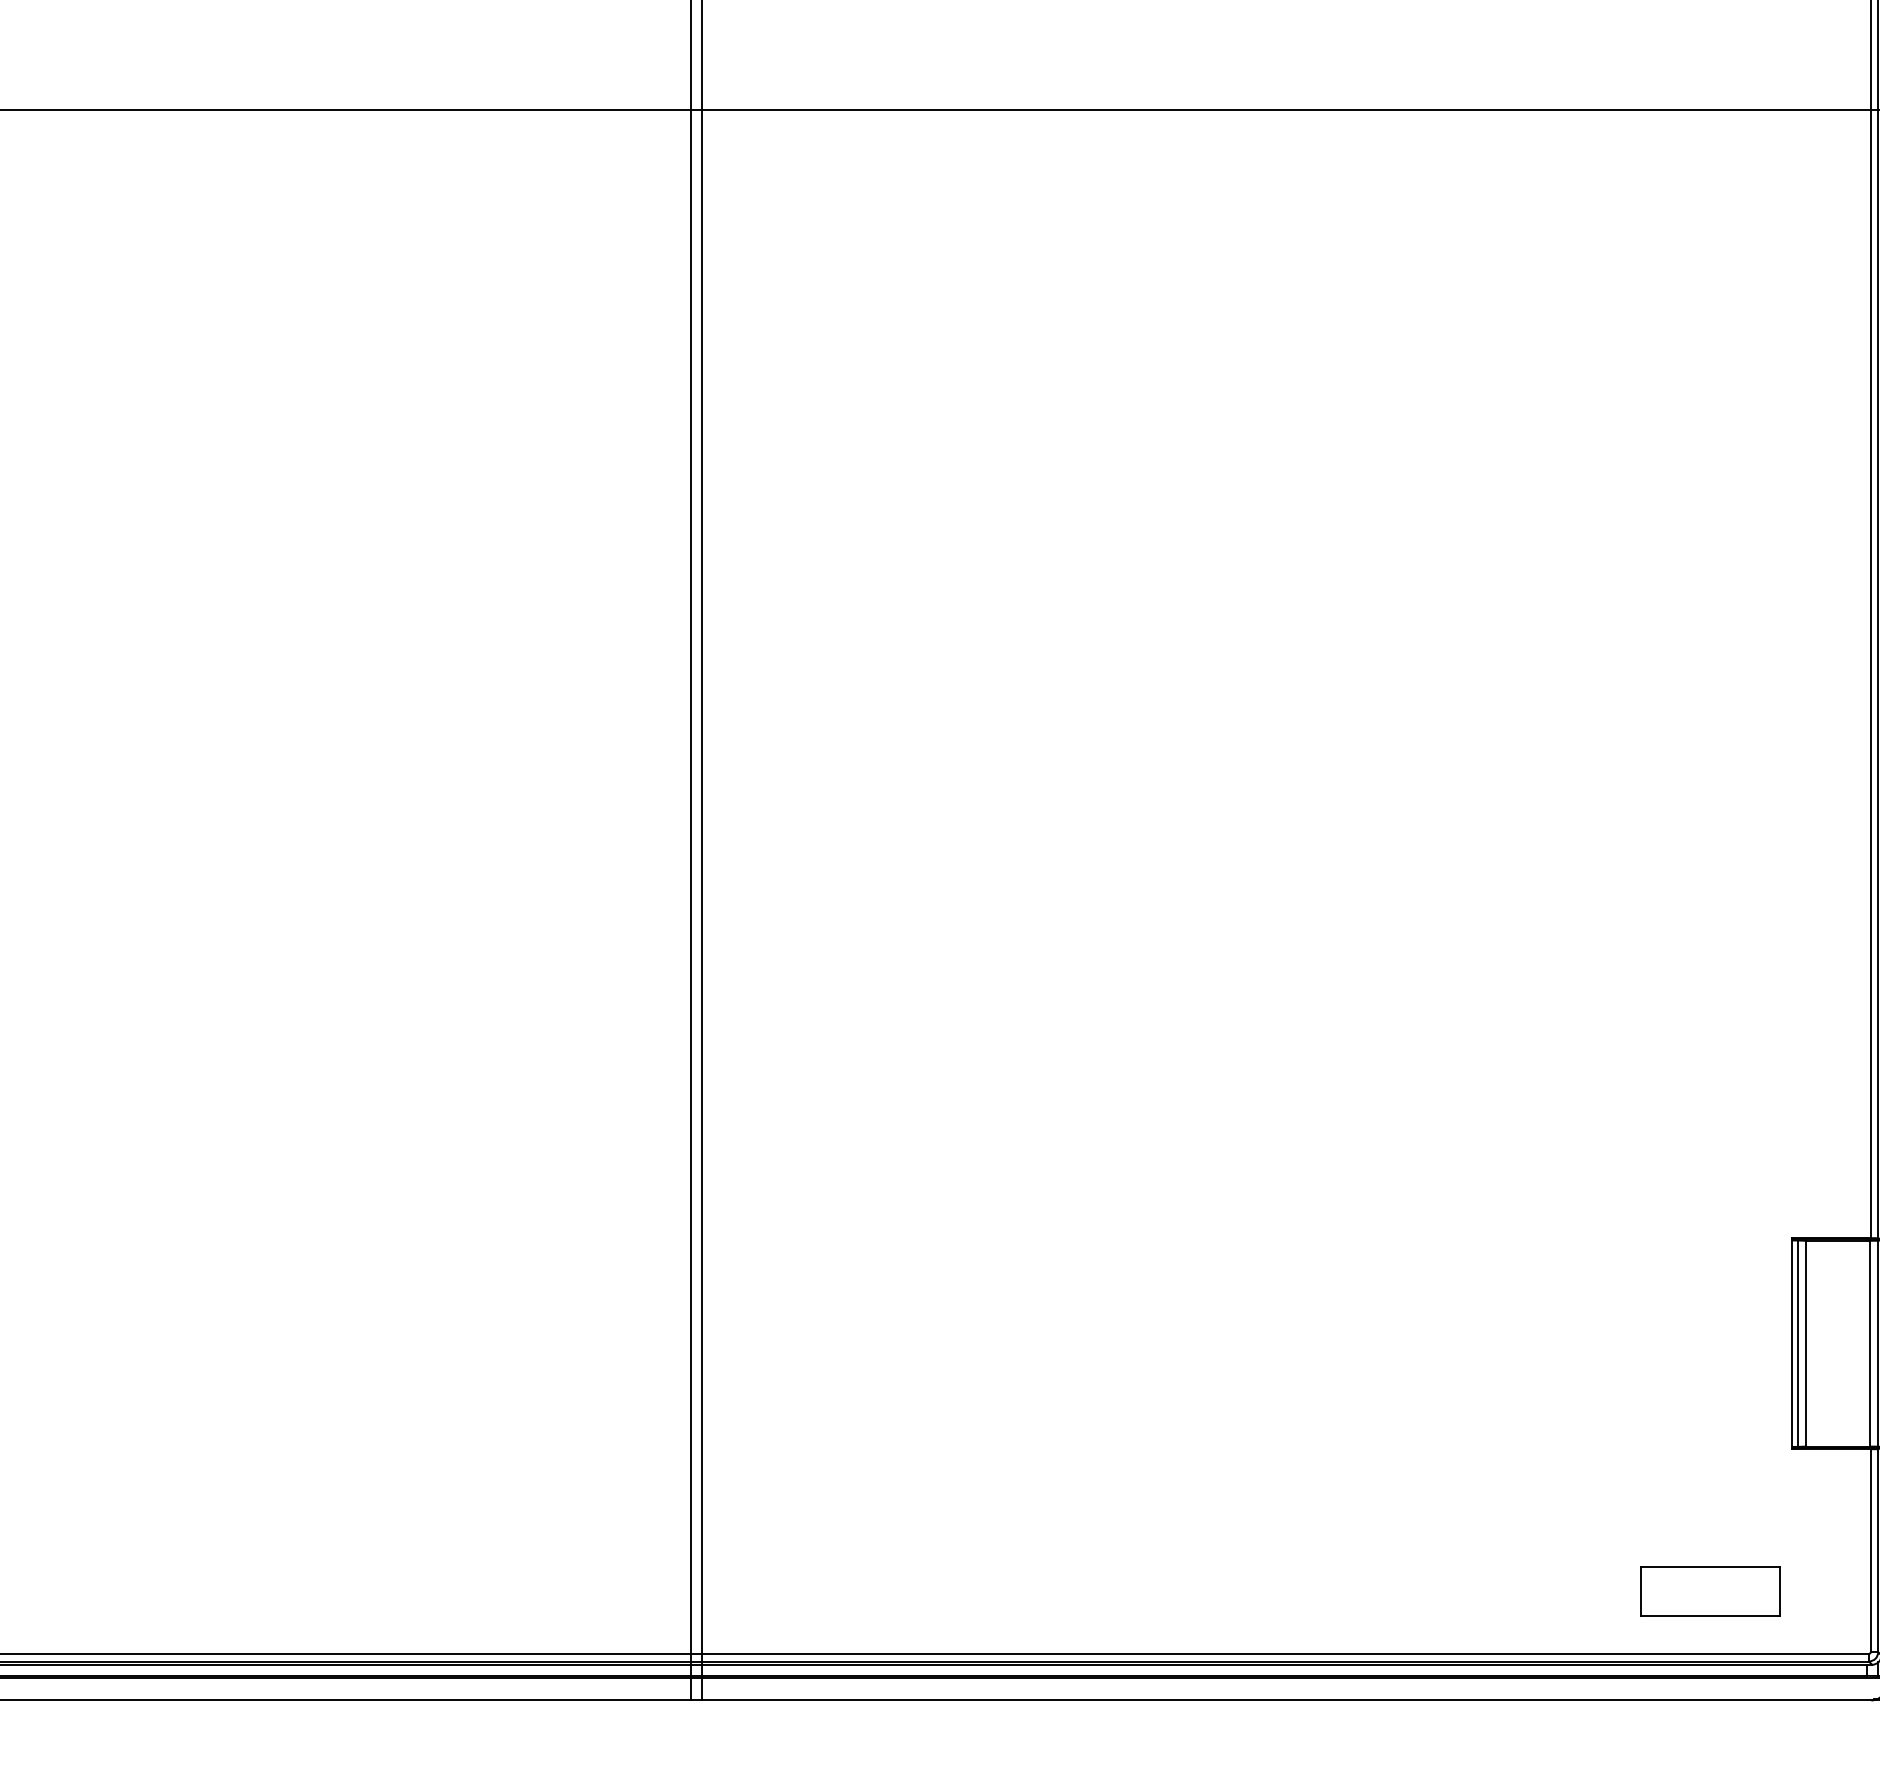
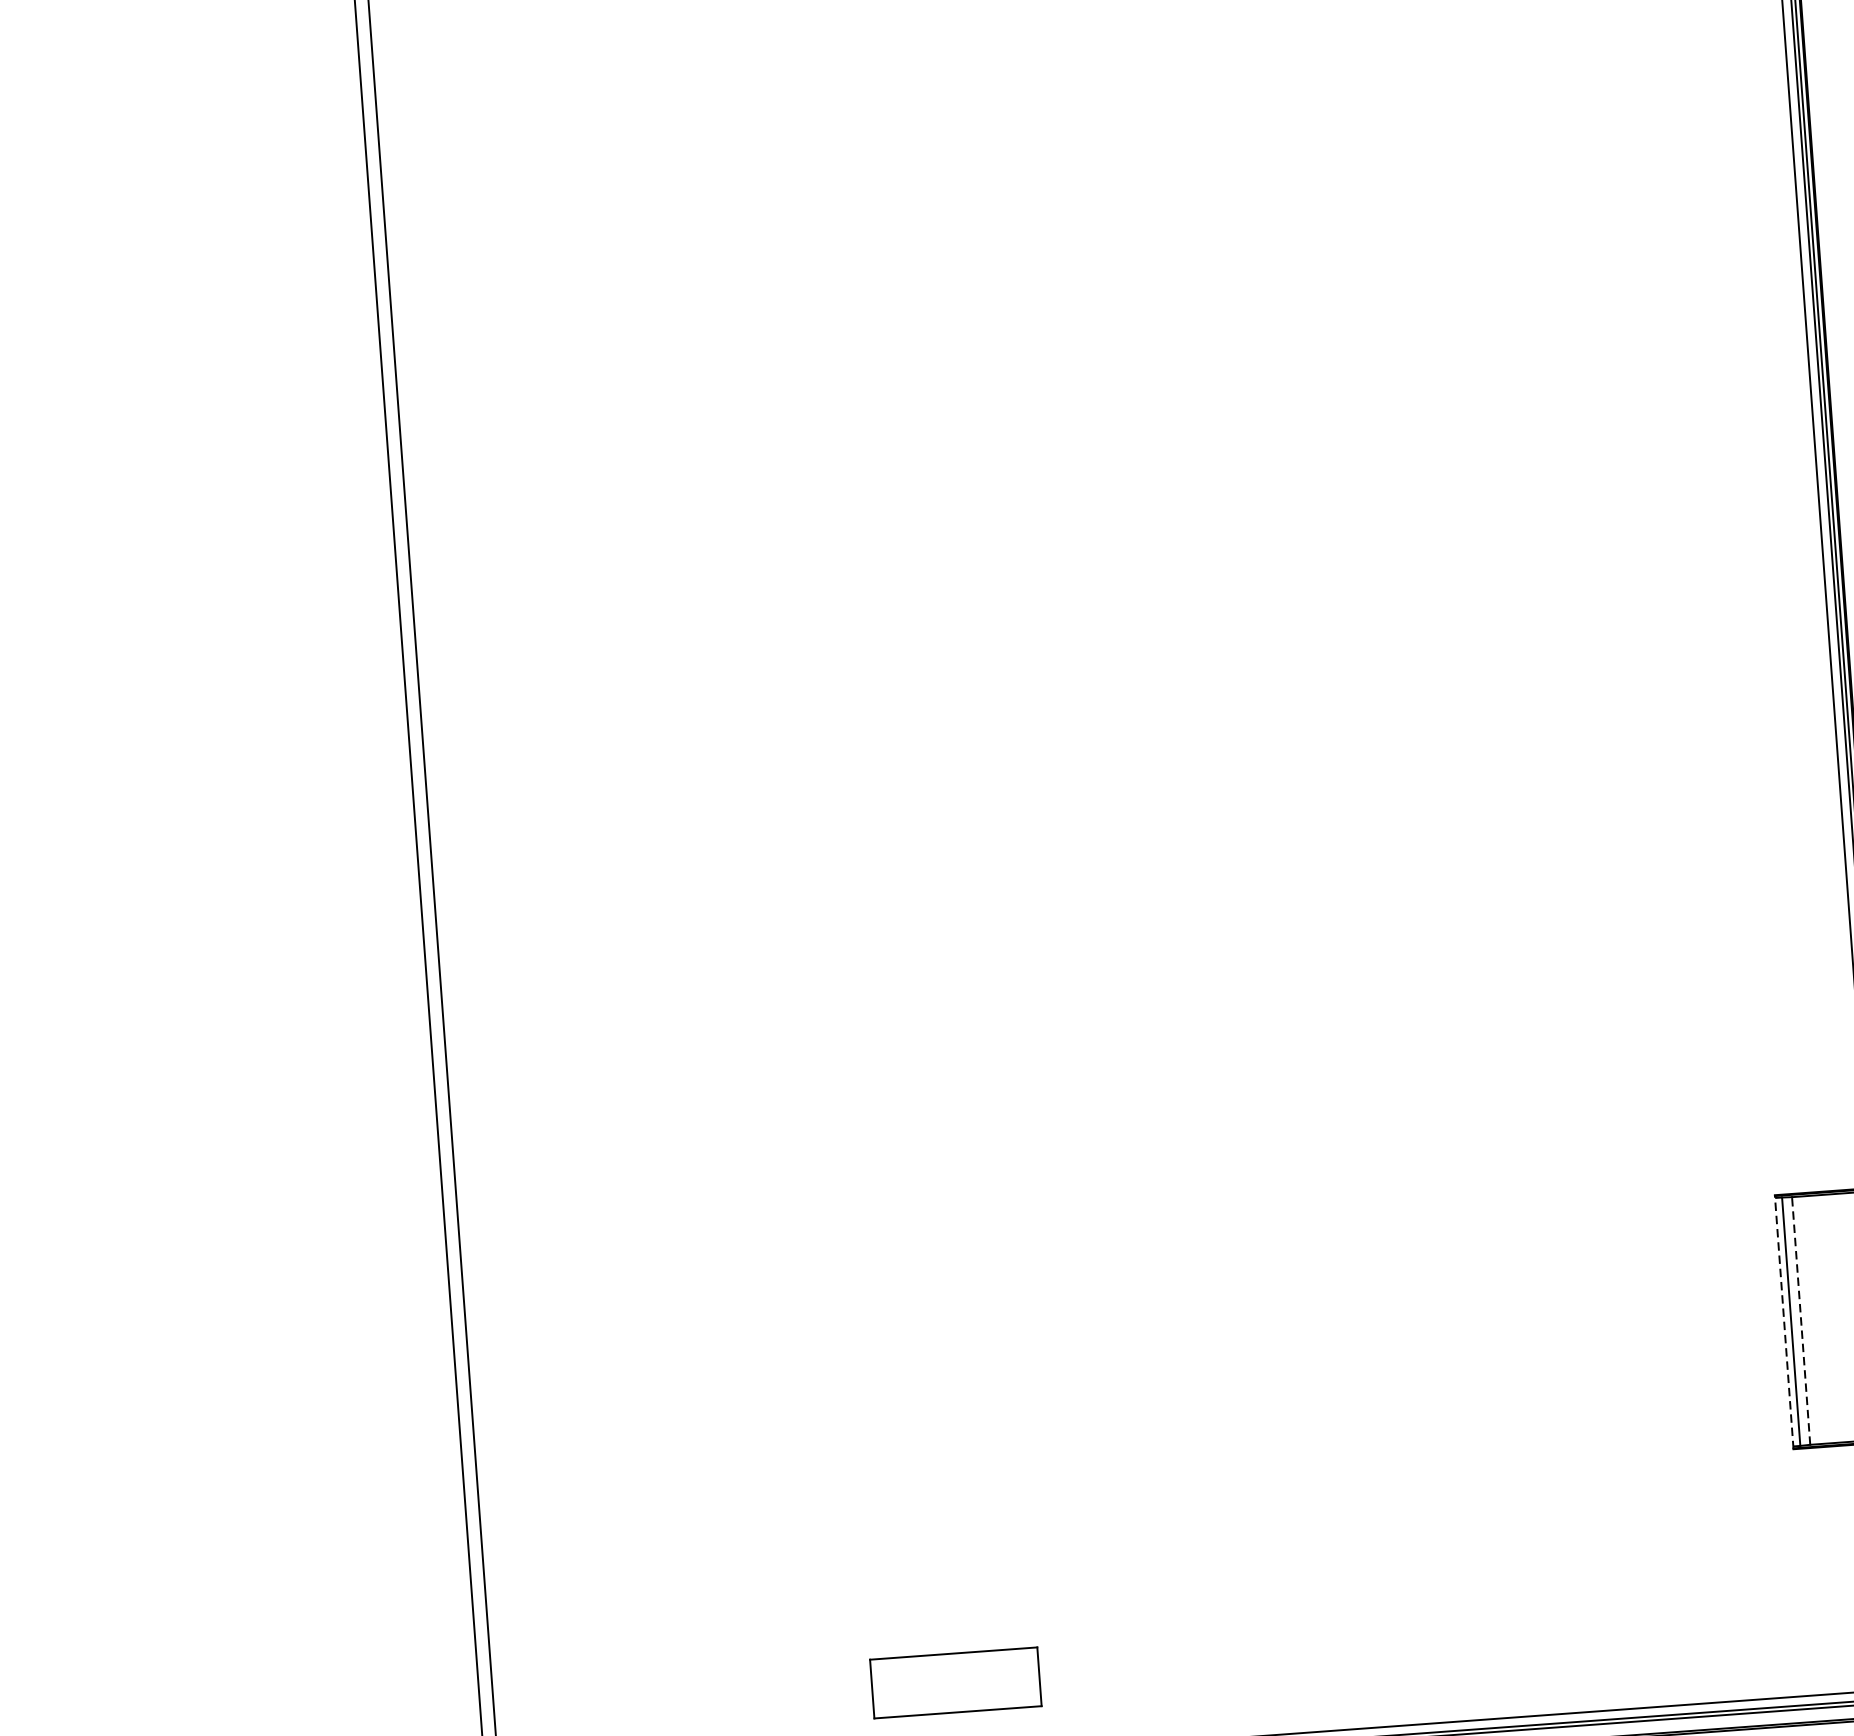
line: (1792, 1343) -> (1784, 1321), solid -> dashed
line: (1806, 1343) -> (1801, 1320), solid -> dashed
part: (1710, 1591) -> (955, 1682), moved

